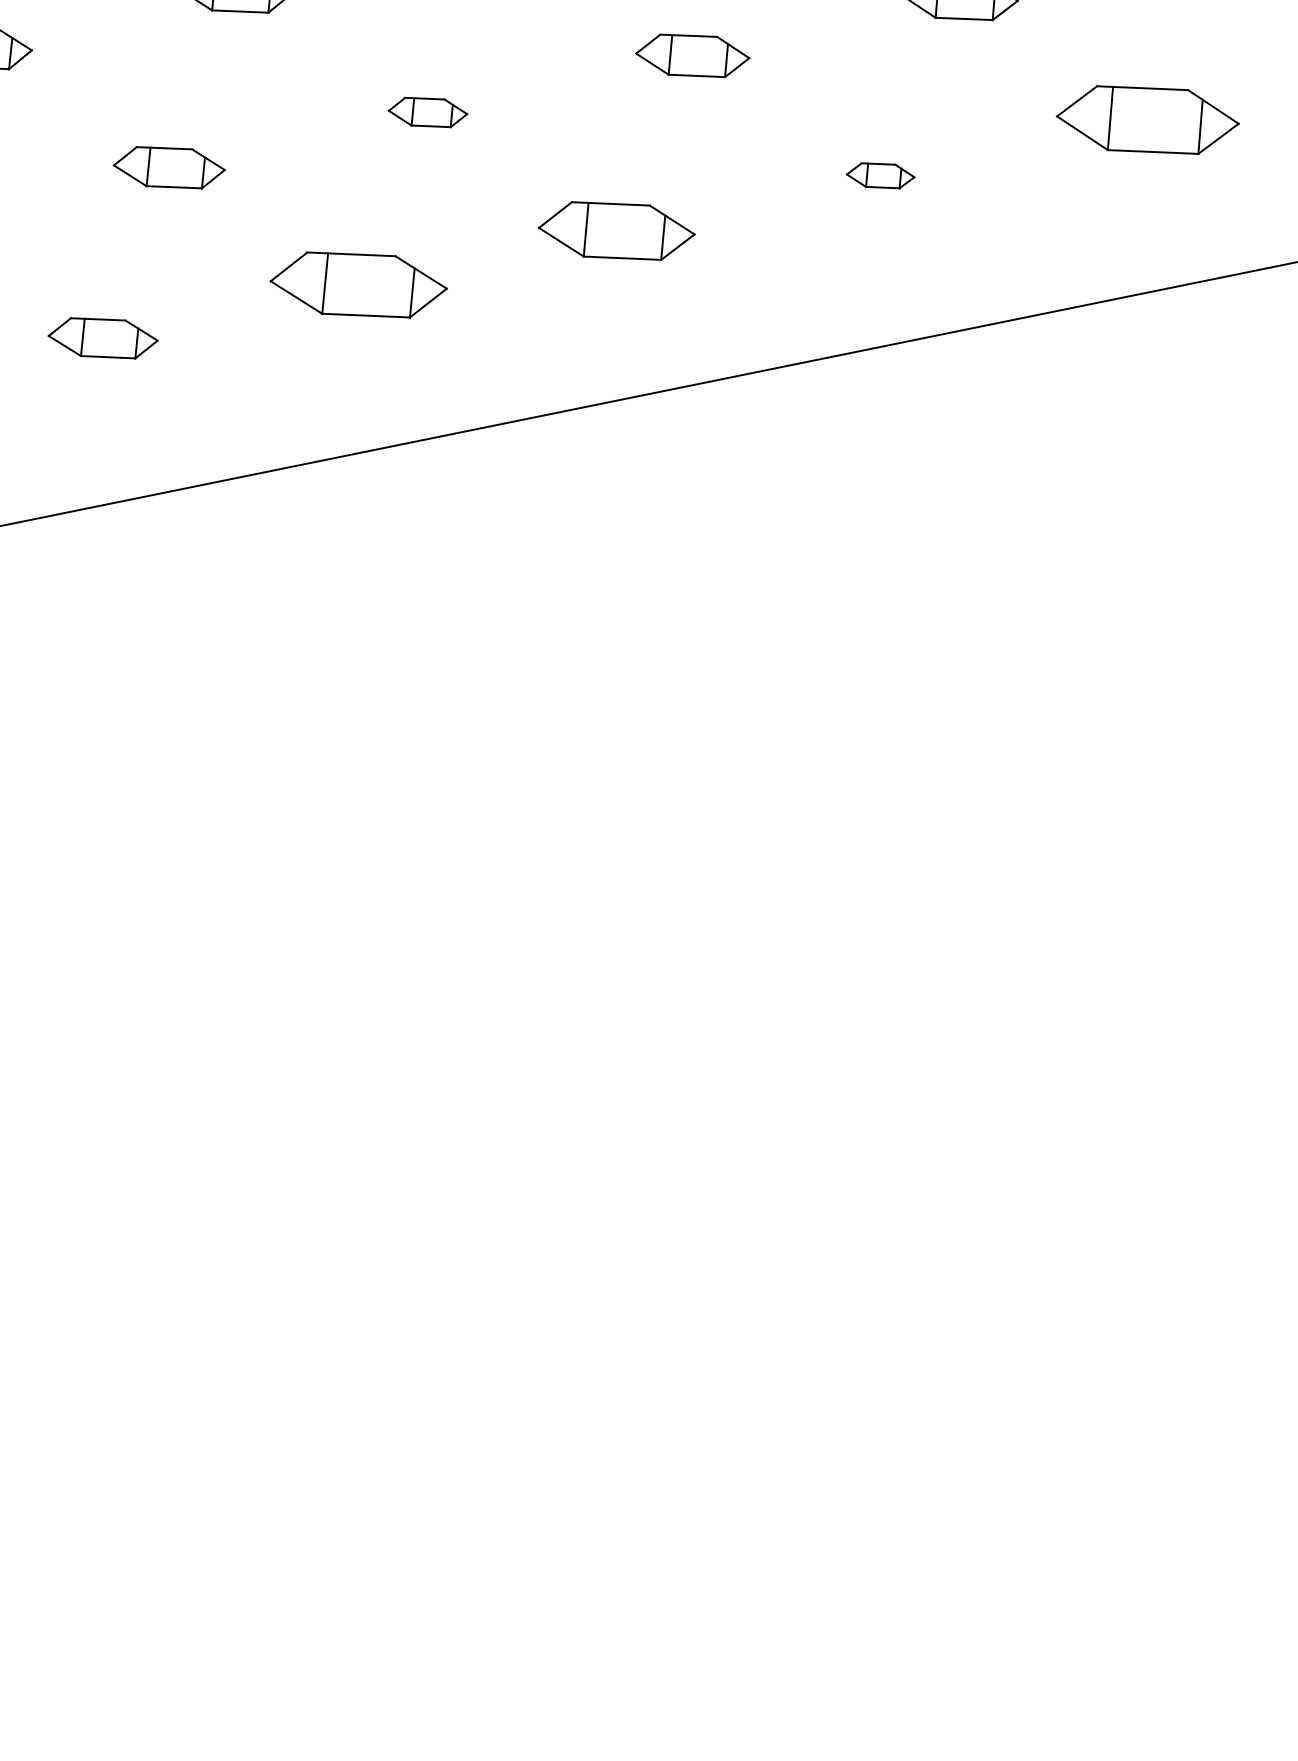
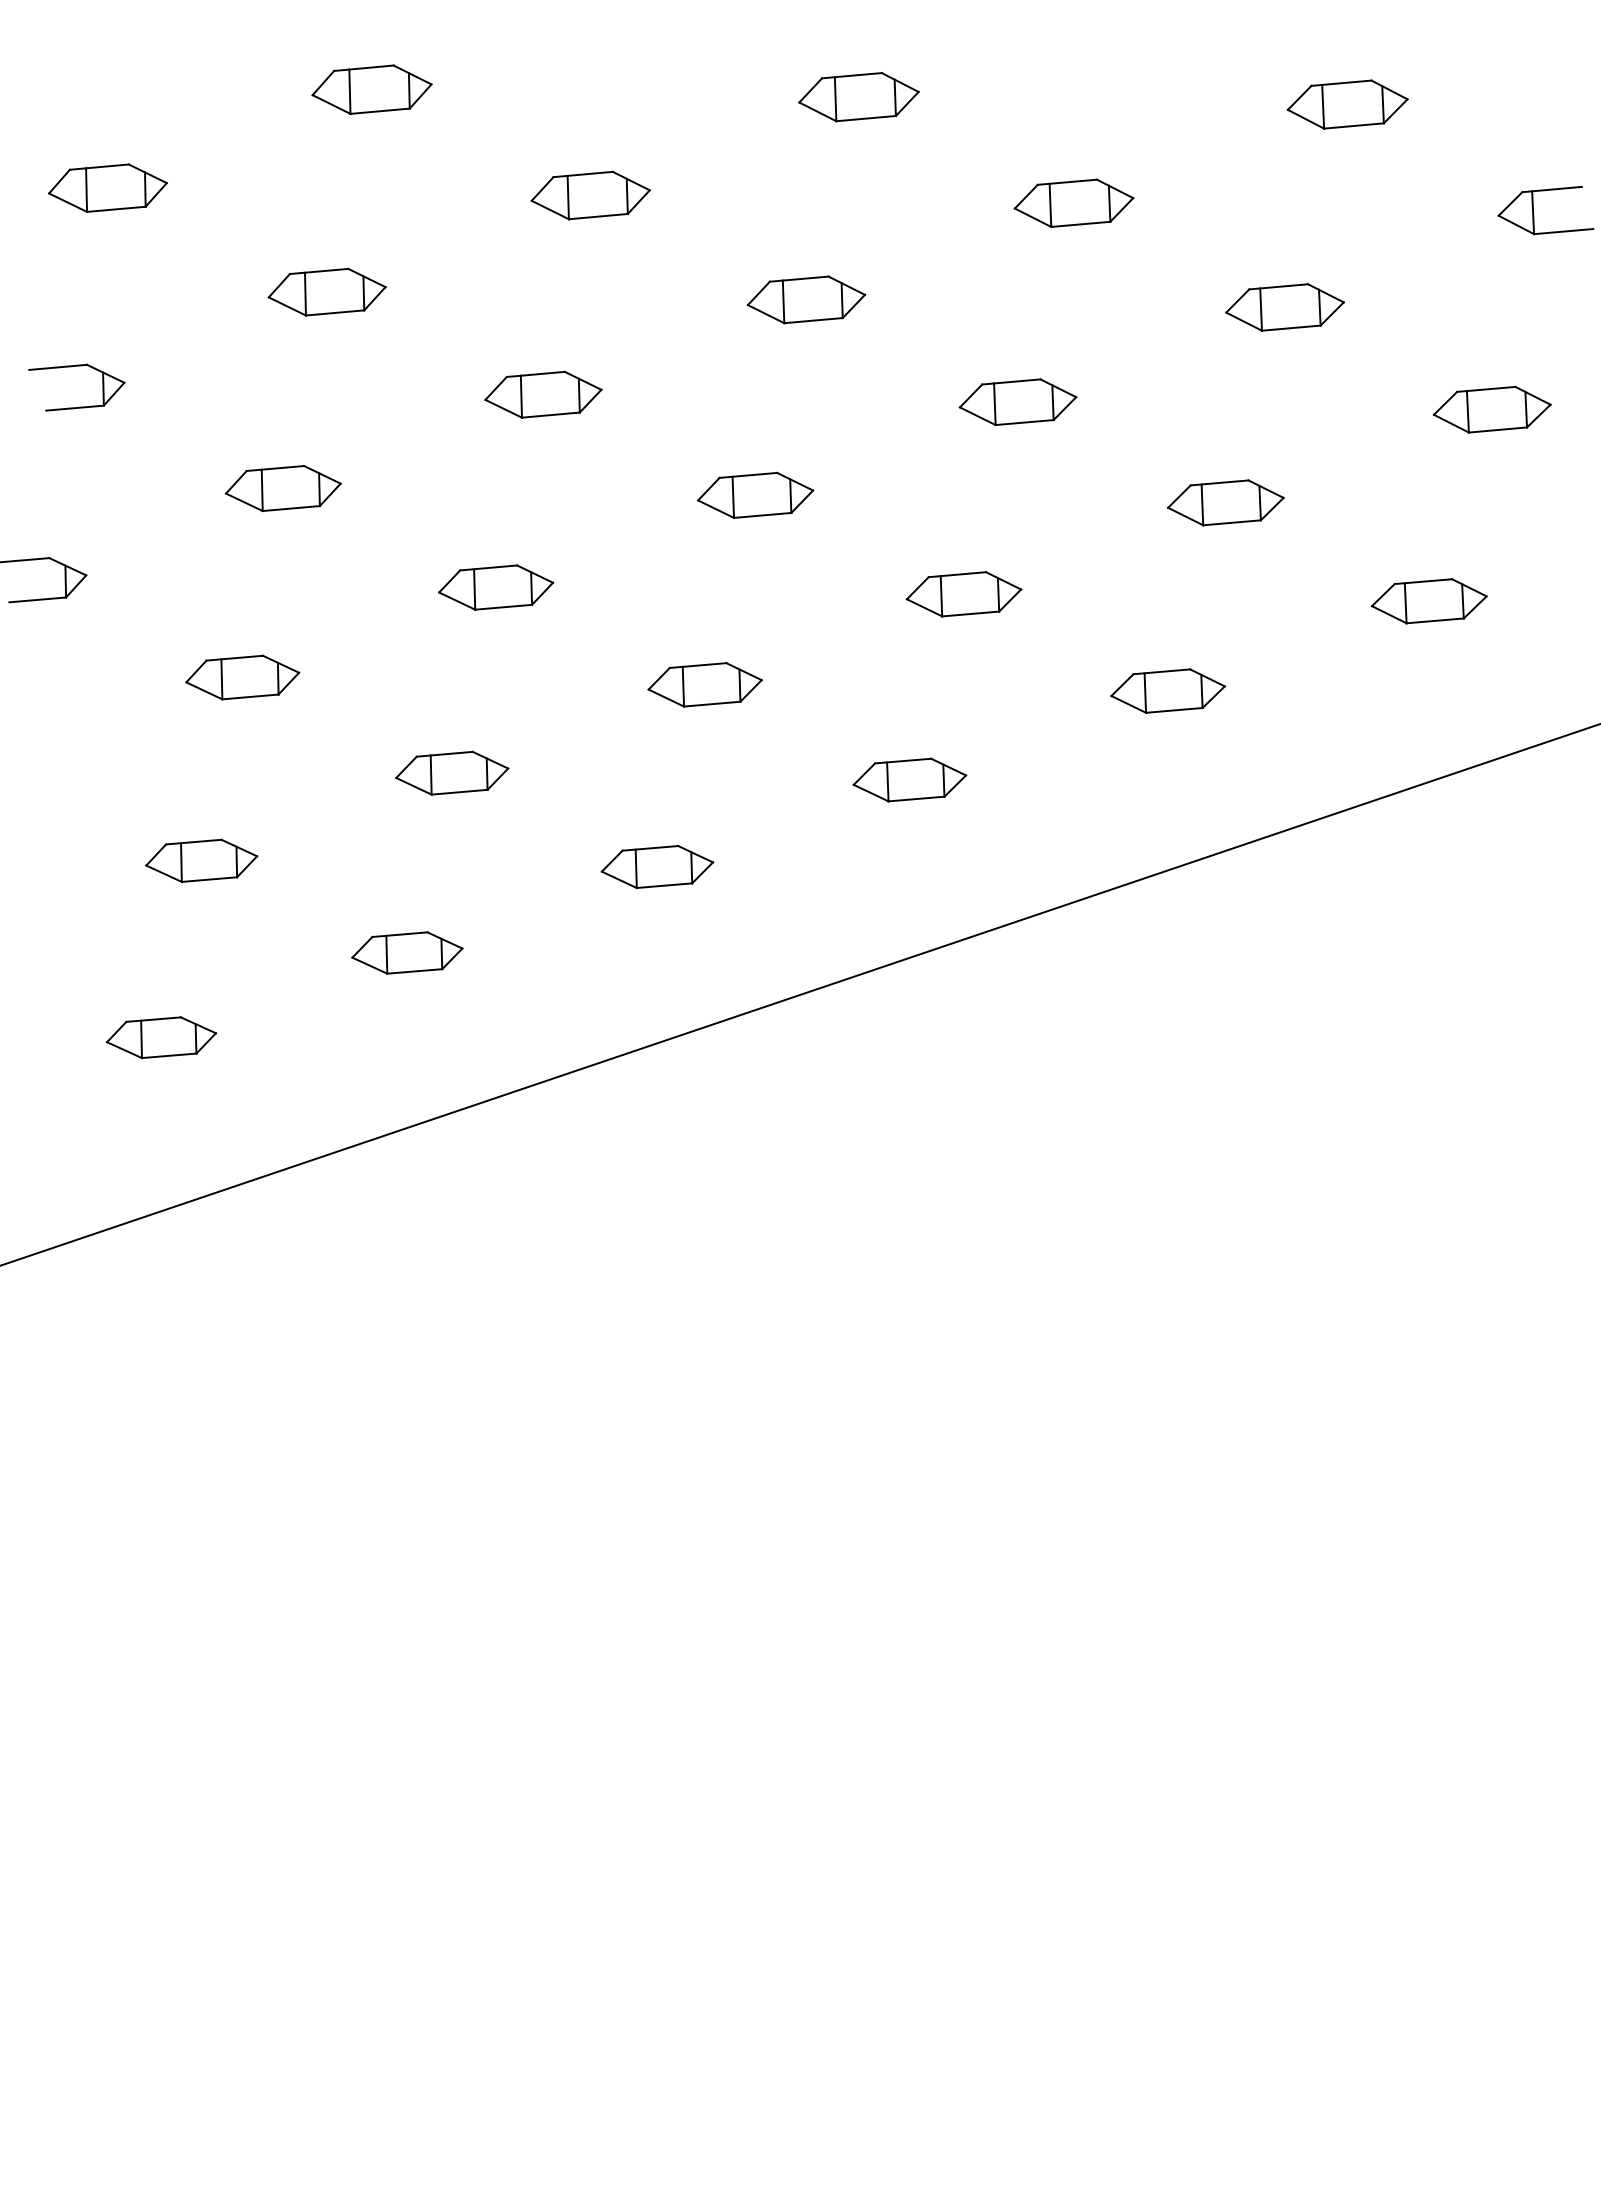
part: (427, 112) -> (704, 684), size x1.43
part: (1146, 120) -> (1428, 601), size x0.62
part: (880, 175) -> (1167, 690), size x1.67
part: (616, 230) -> (909, 779), size x0.71
part: (358, 284) -> (657, 866), size x0.62

